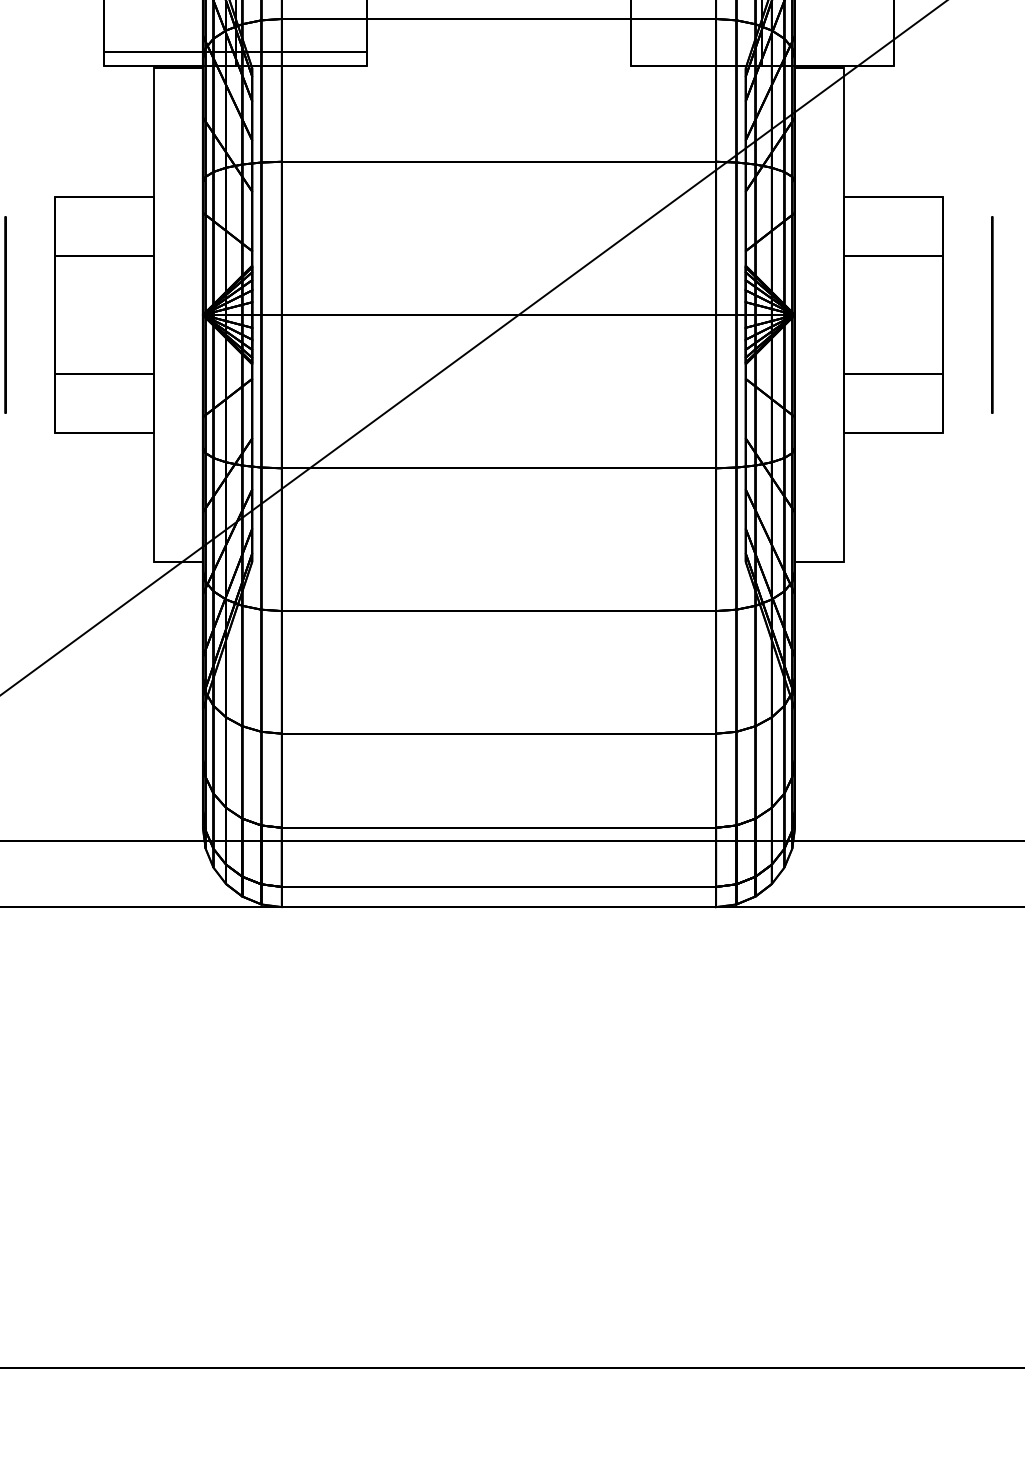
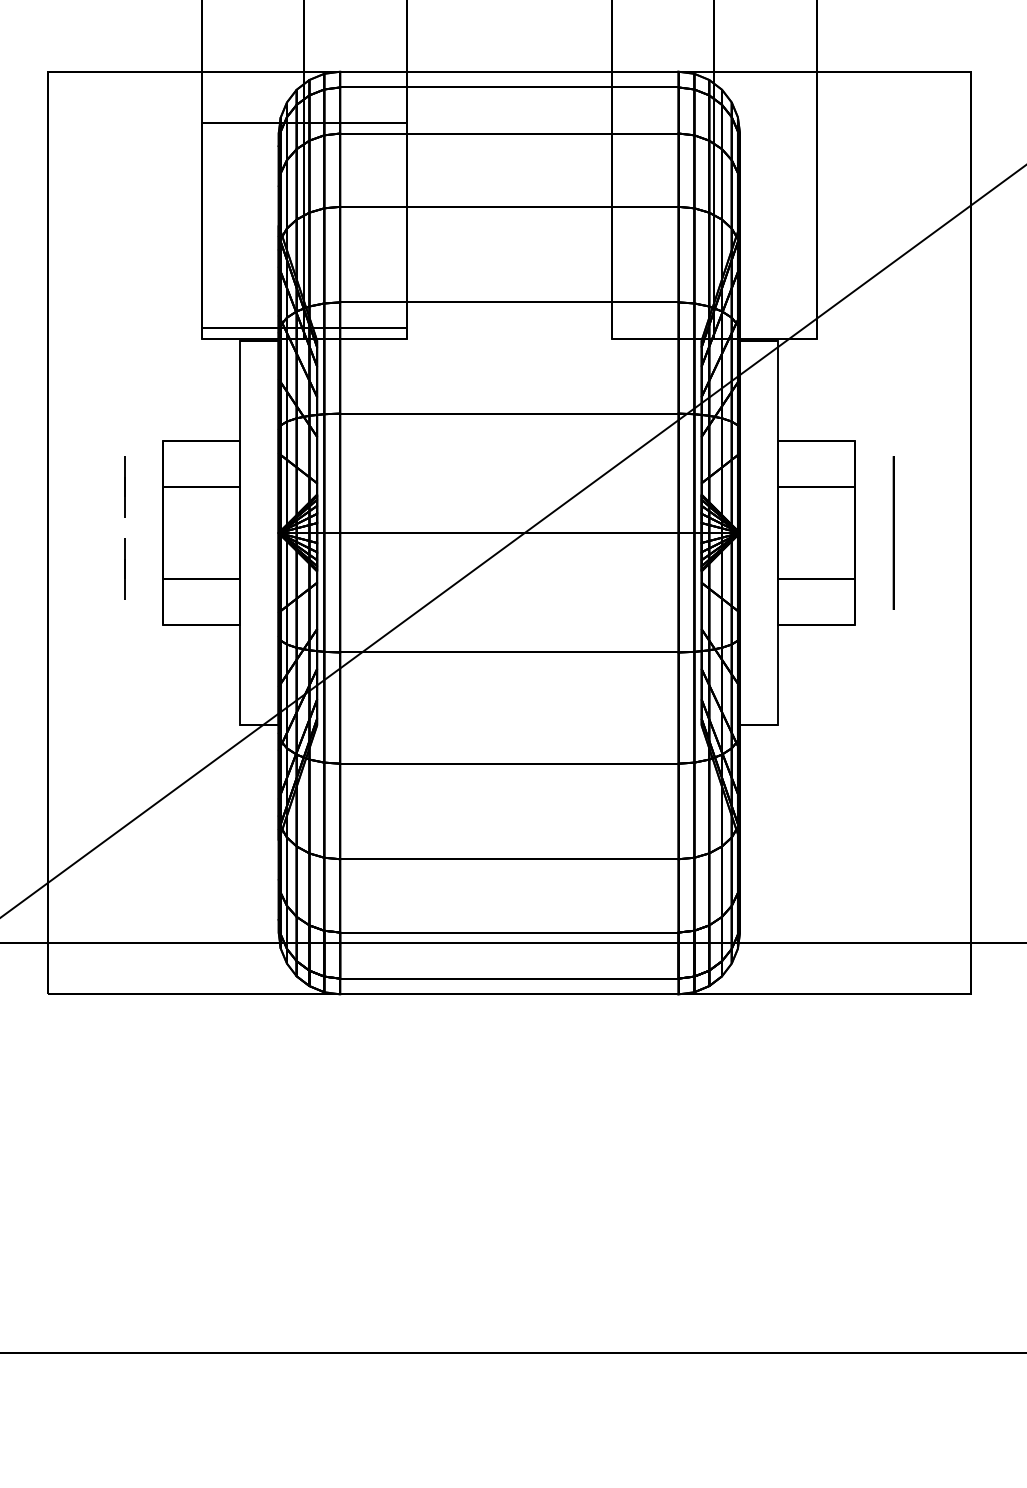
circle: (4, 314) -> (124, 532), solid -> dashed

